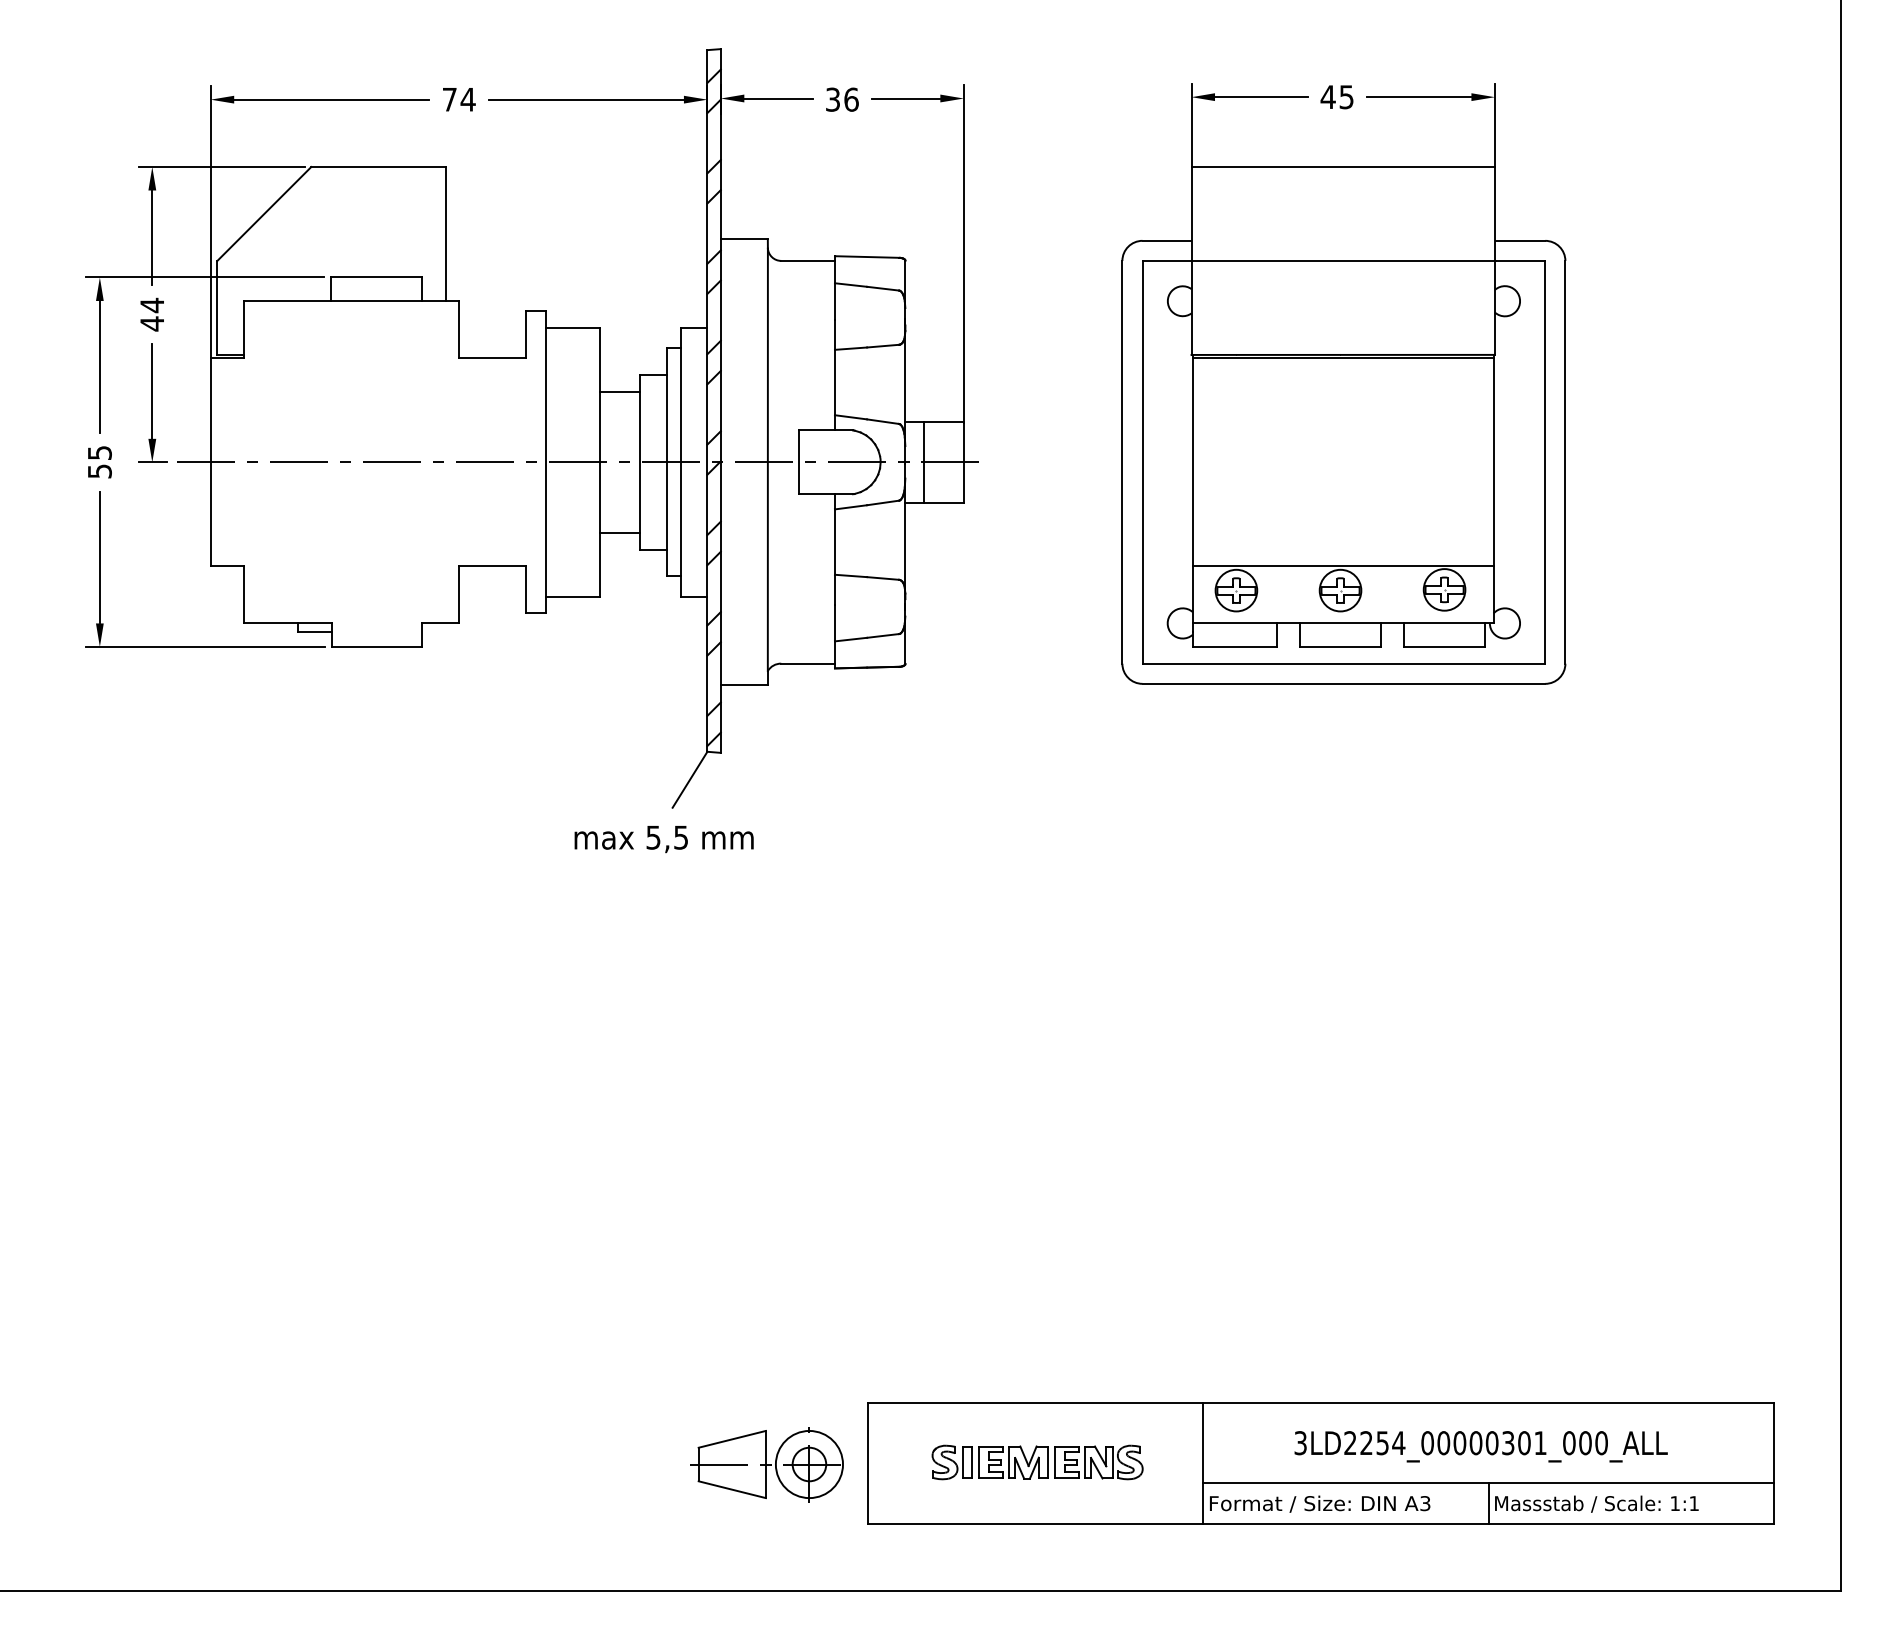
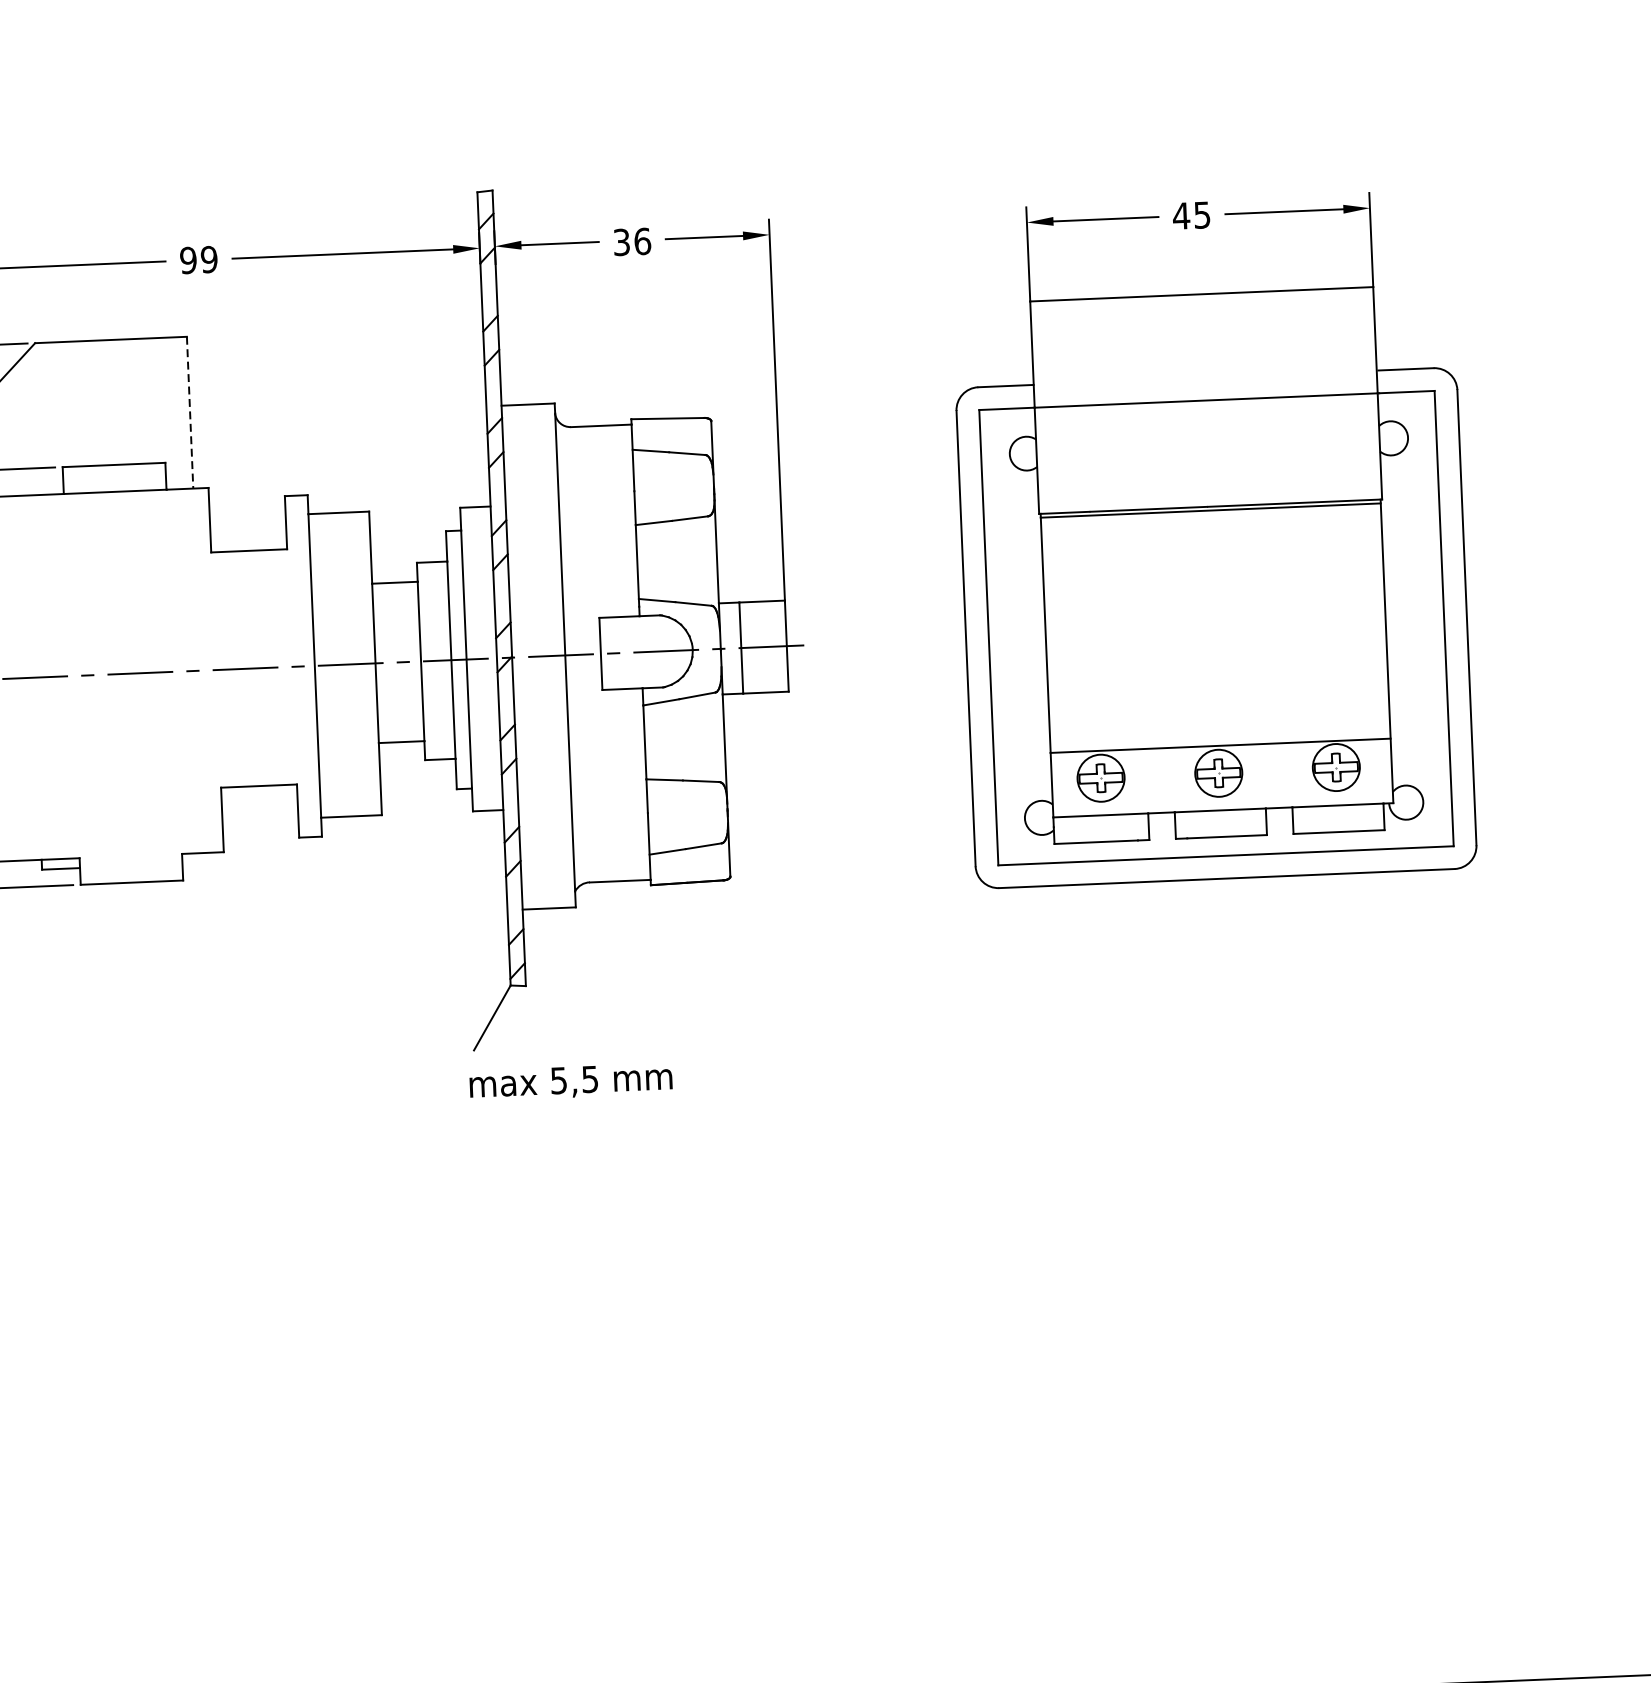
text: (458, 99) -> (198, 259), 74 -> 99
line: (445, 234) -> (190, 413), solid -> dashed
text: (663, 839) -> (570, 1082), moved

